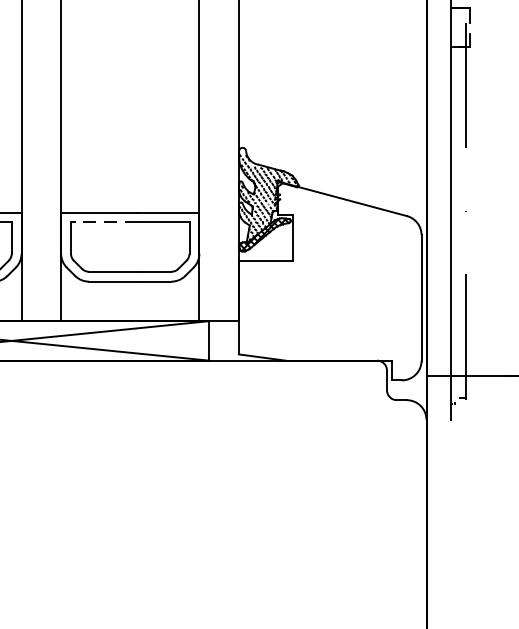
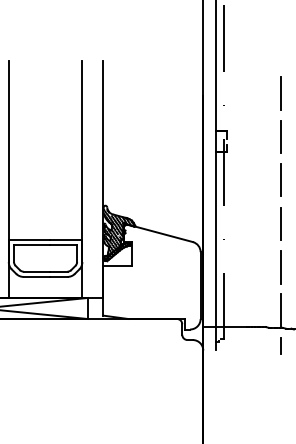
line: (103, 222) -> (31, 245), dashed -> solid

